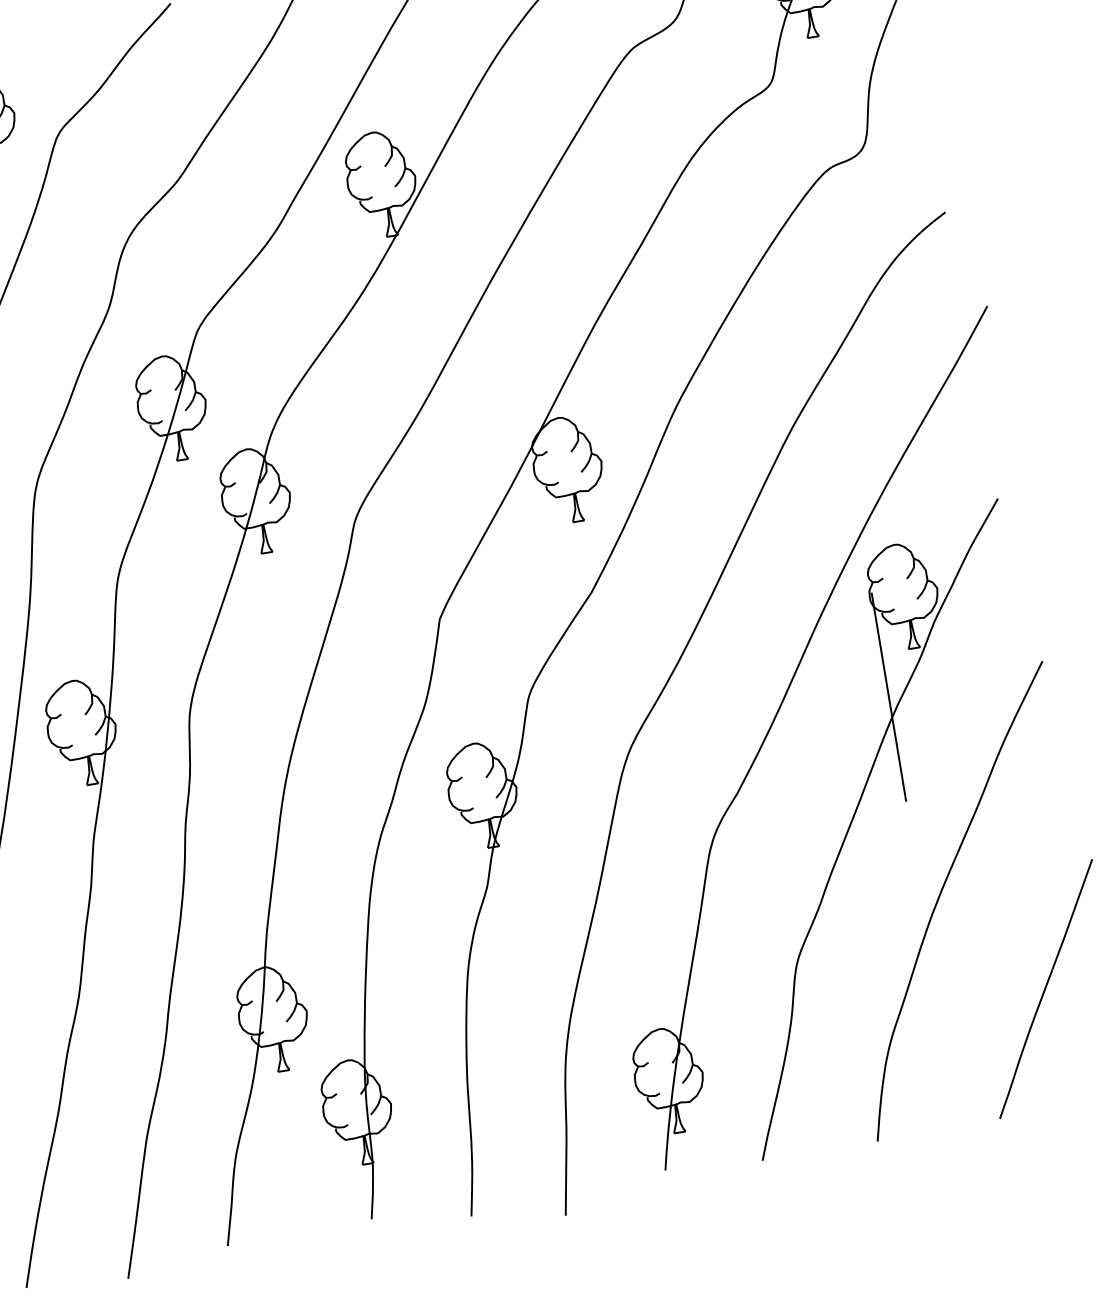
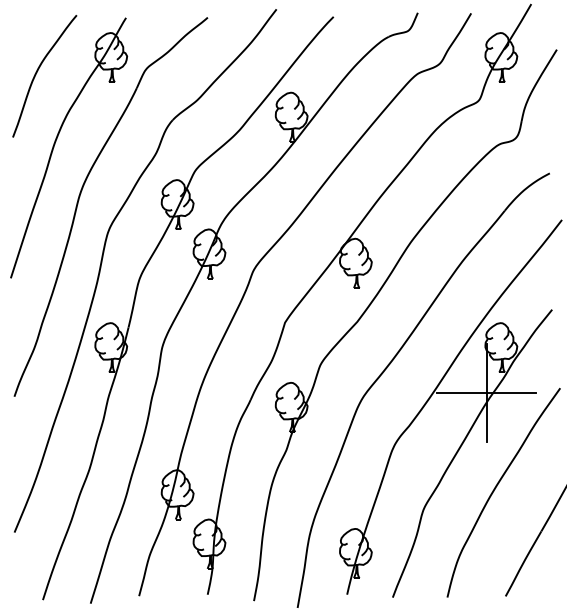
line: (888, 698) -> (486, 393), added

